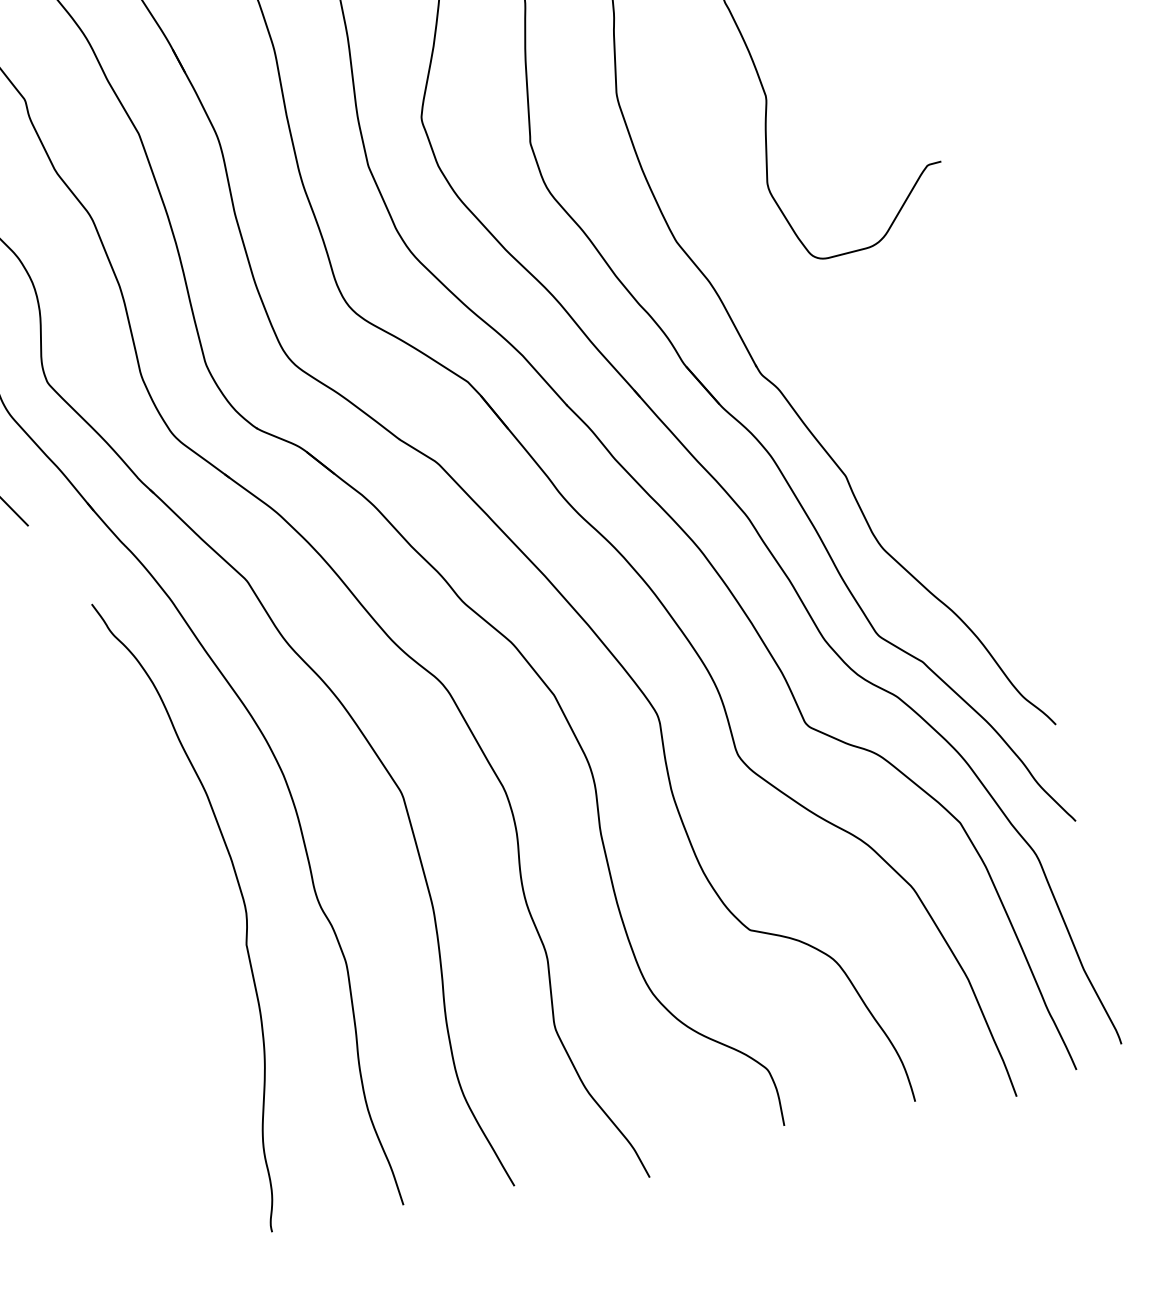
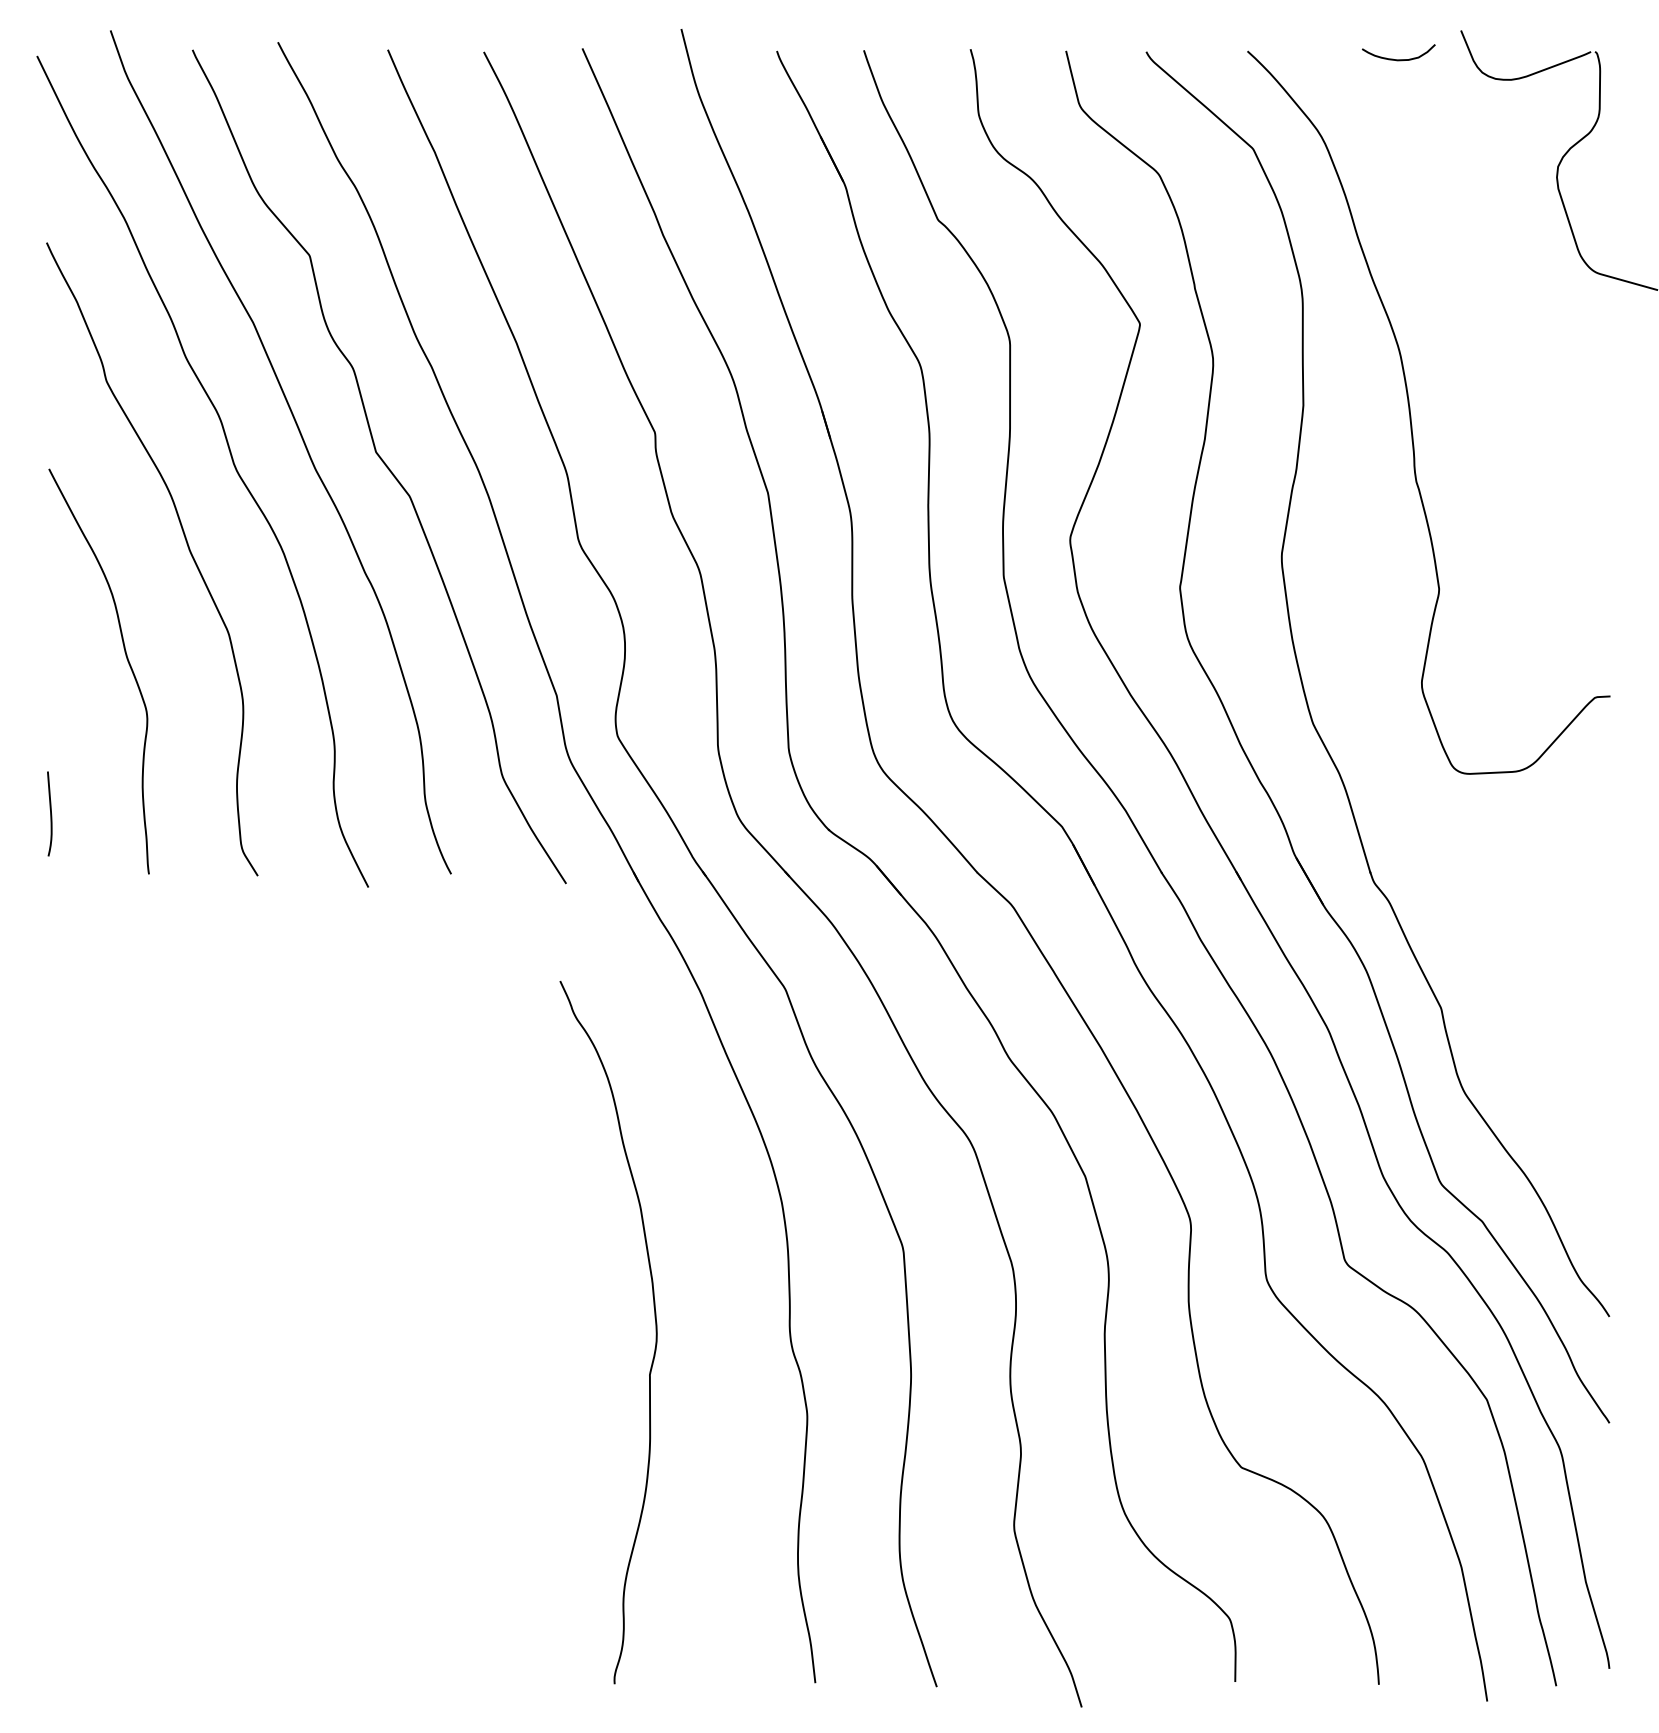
curve: (243, 905) -> (655, 1332), moved

